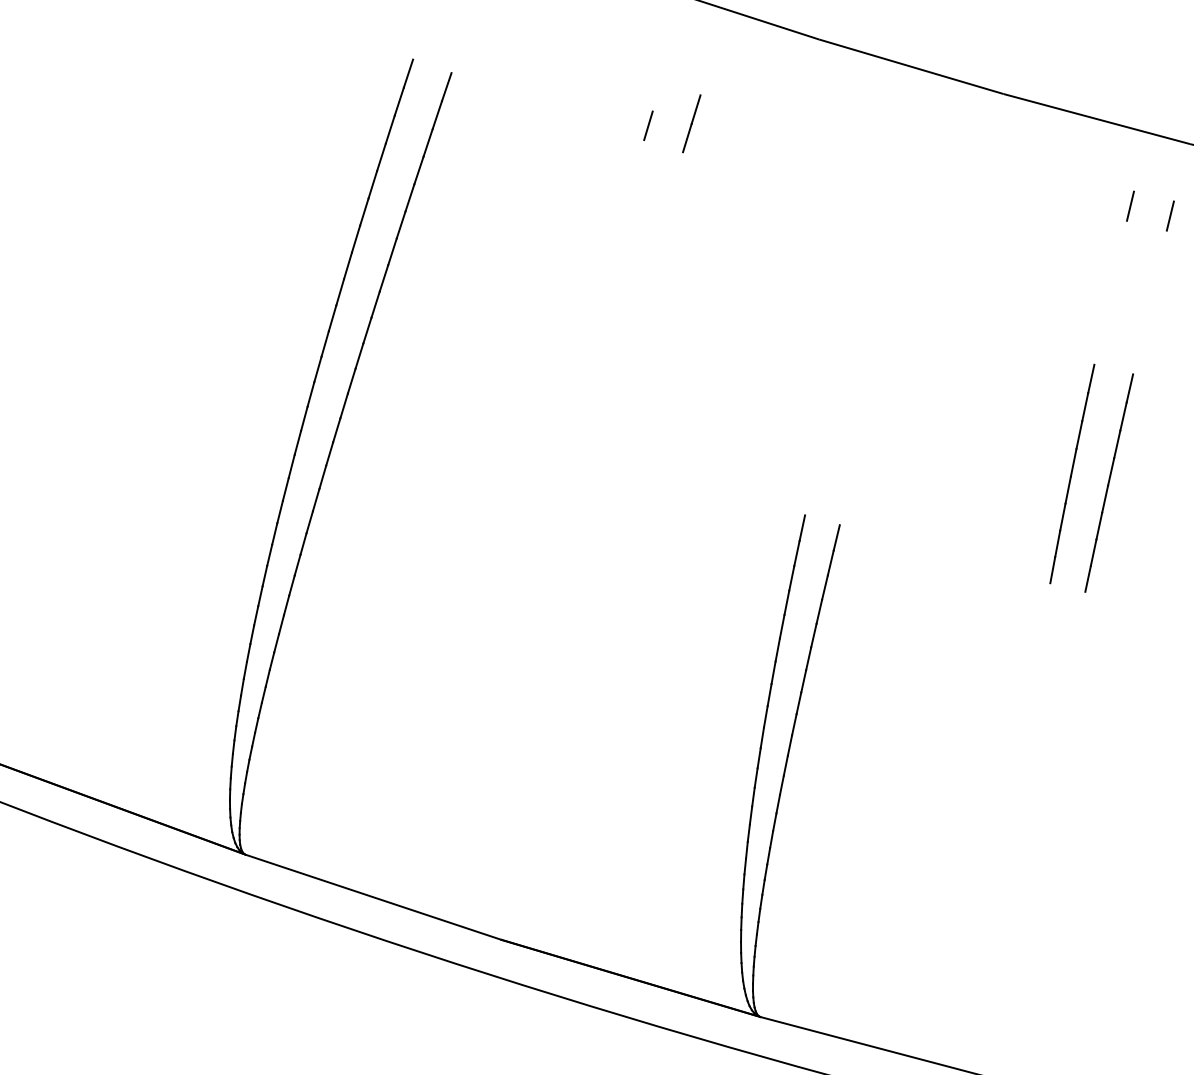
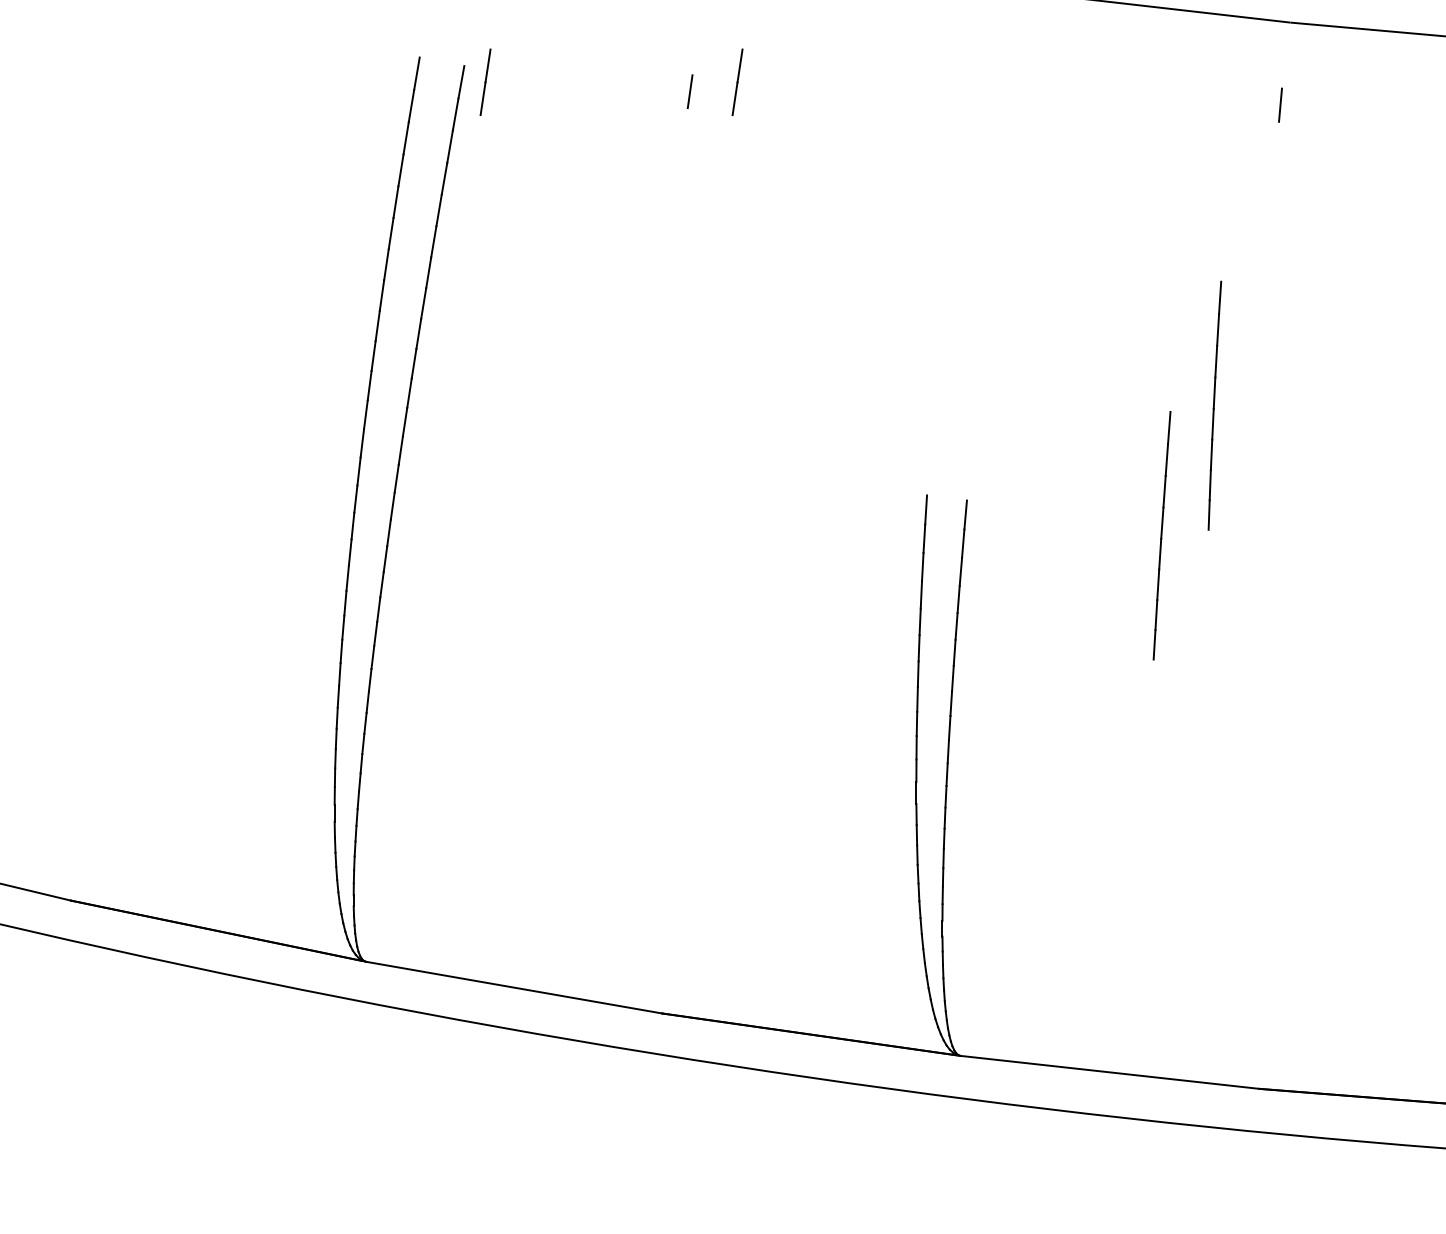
line: (468, 89) -> (485, 81), added
line: (1130, 205) -> (1234, 100), removed
line: (1108, 482) -> (1161, 535), moved

